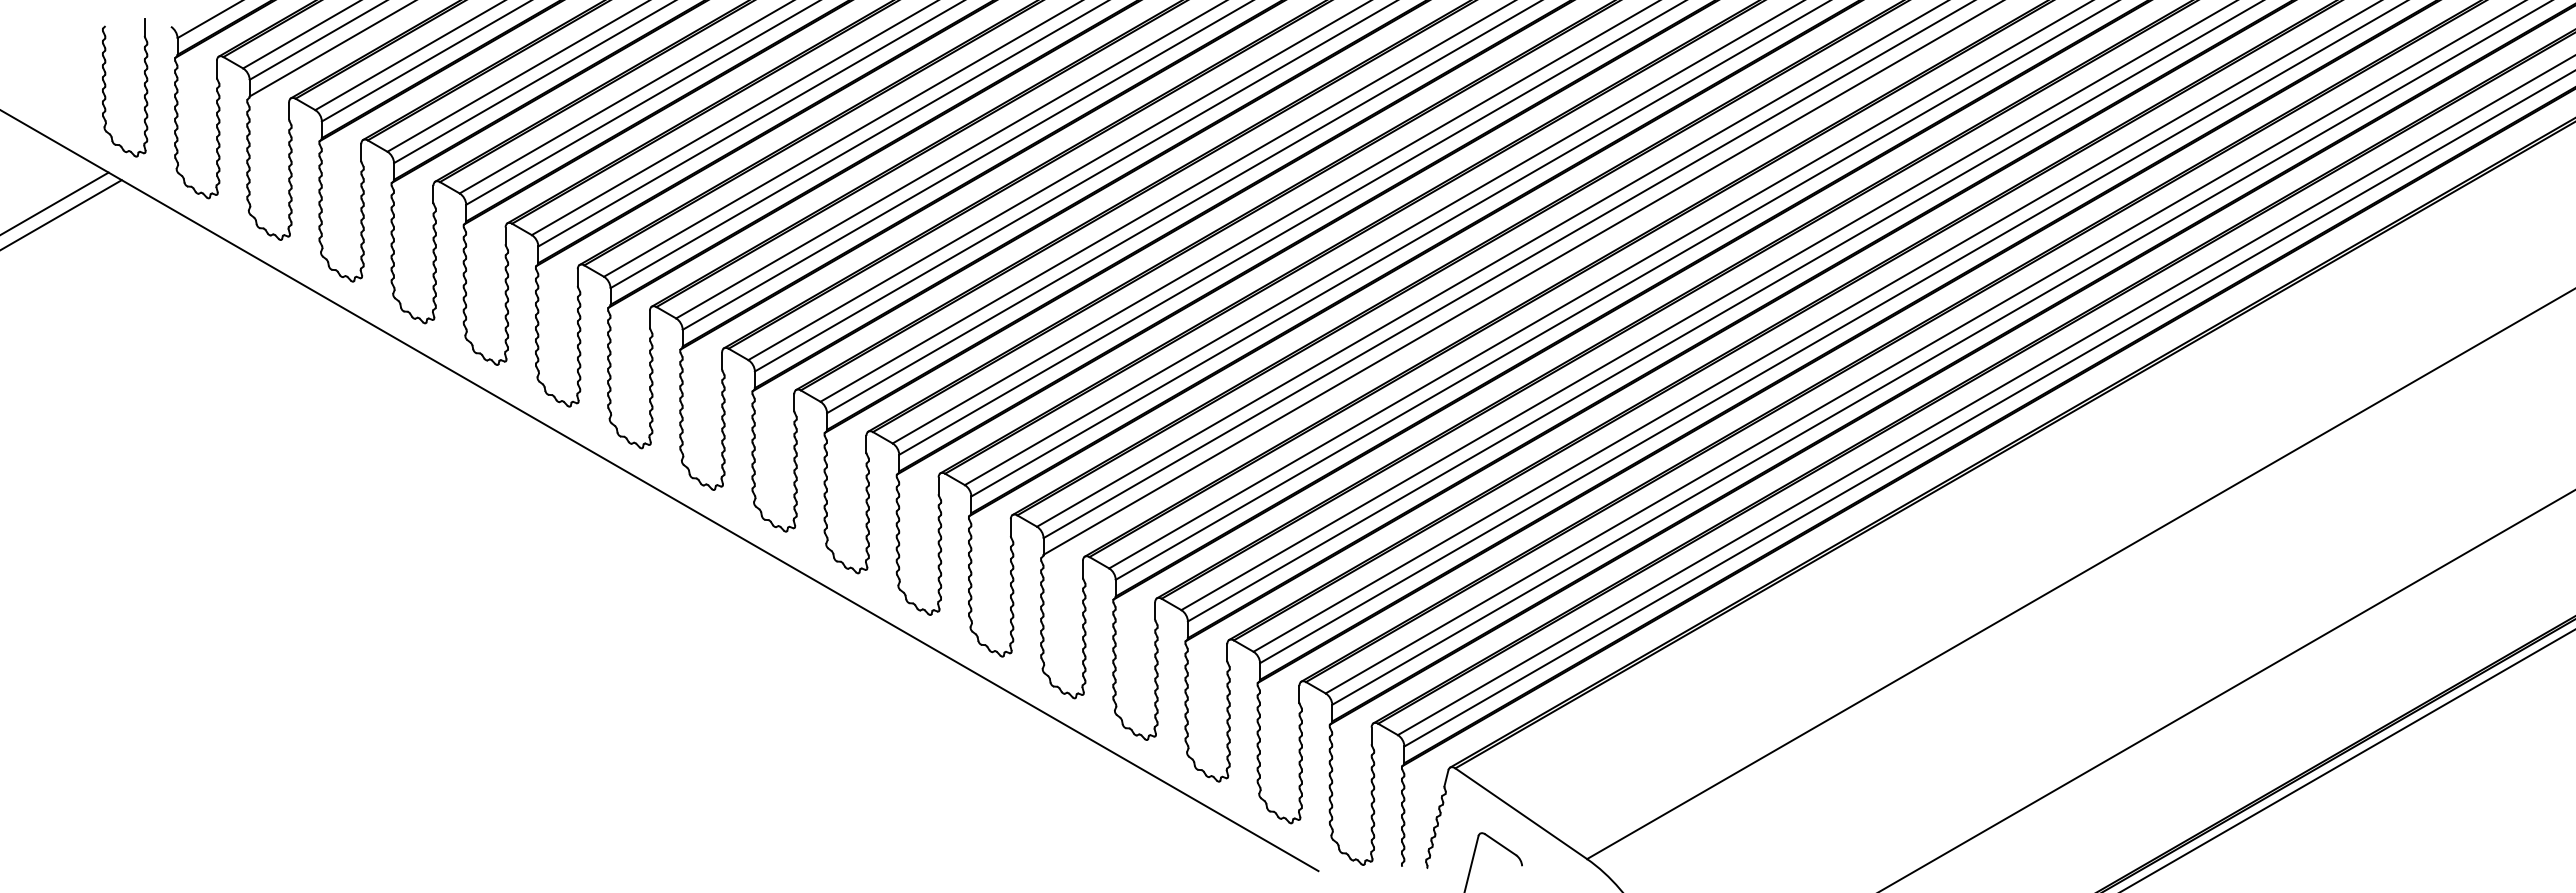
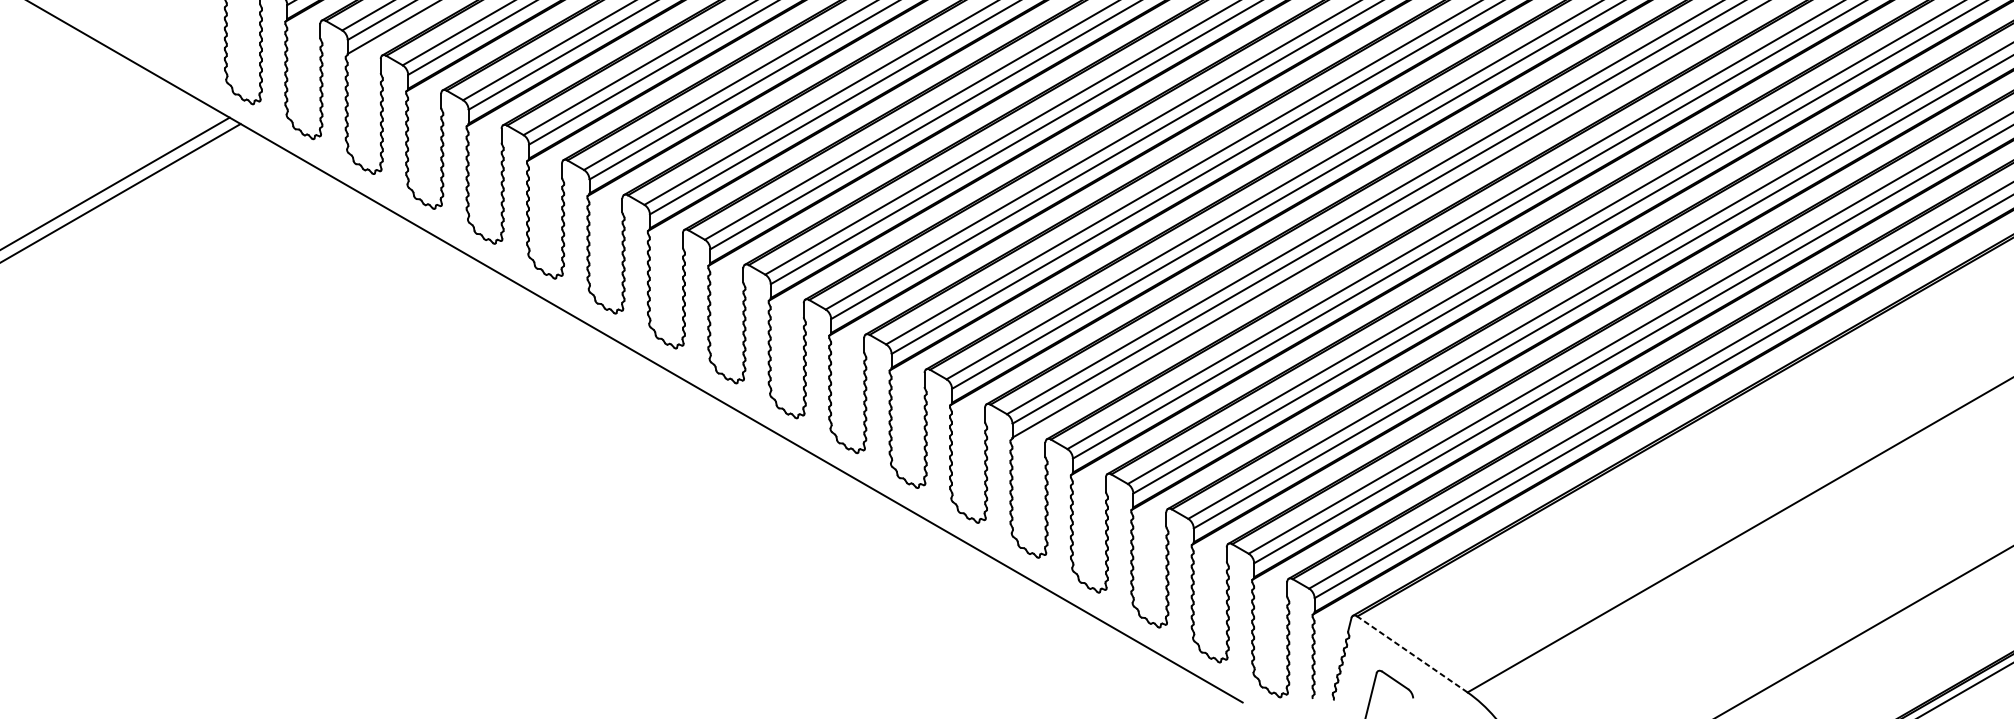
line: (1521, 813) -> (1412, 654), solid -> dashed

